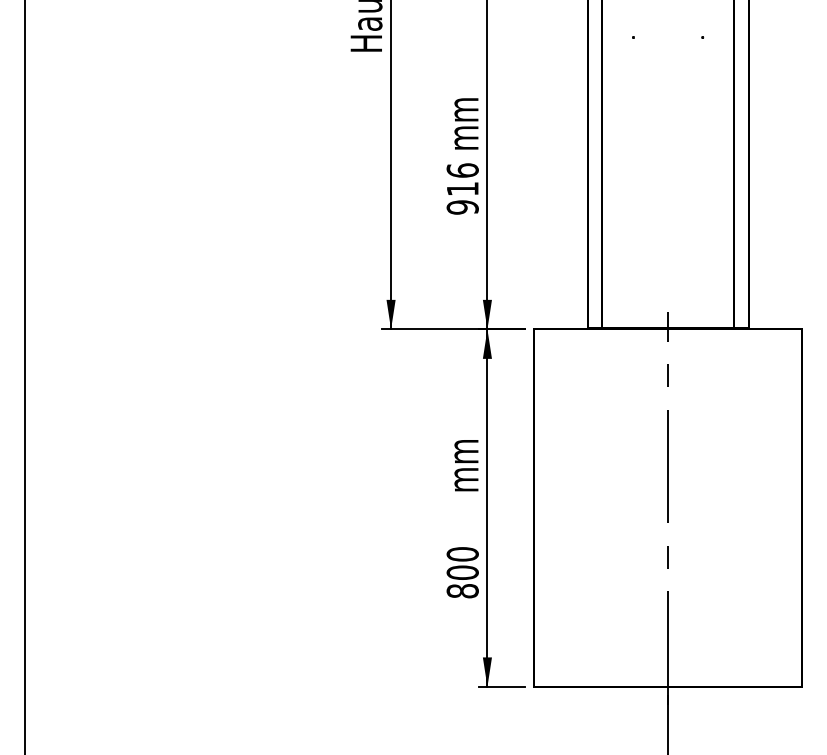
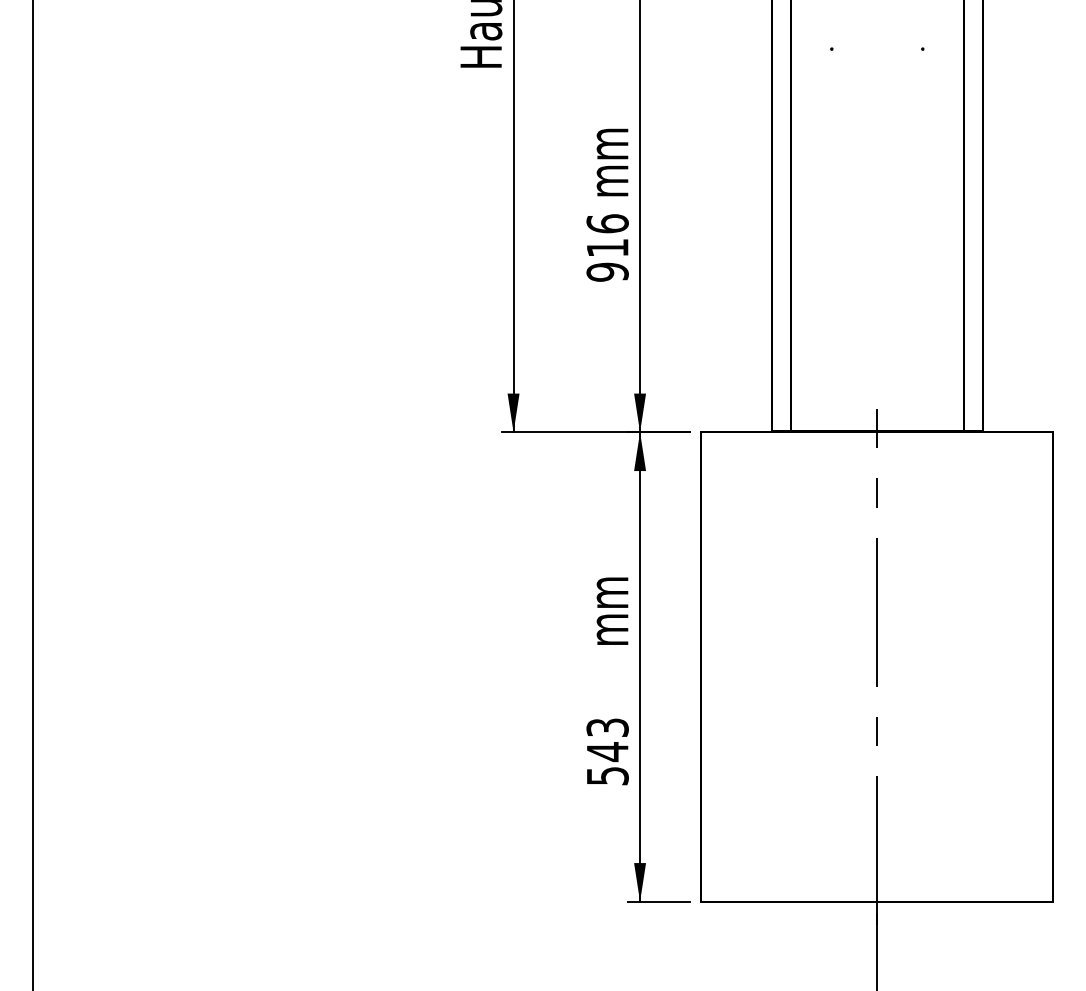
text: (462, 572) -> (607, 751), 800 -> 543

